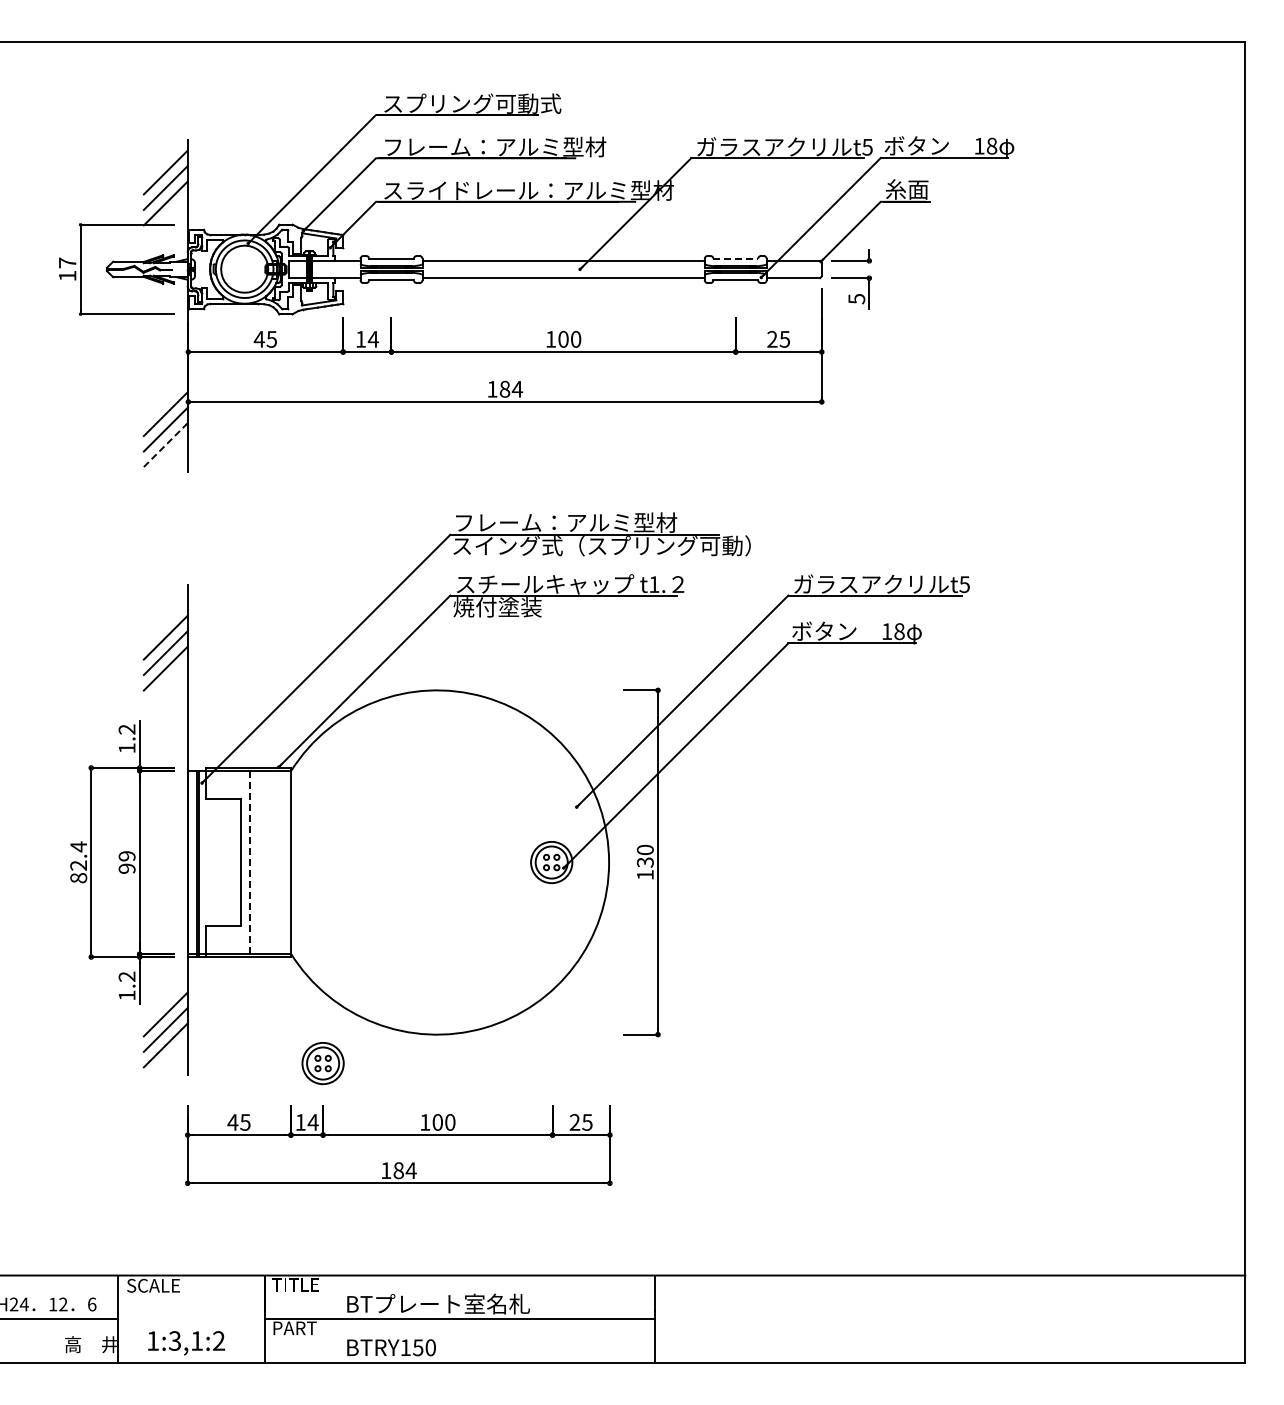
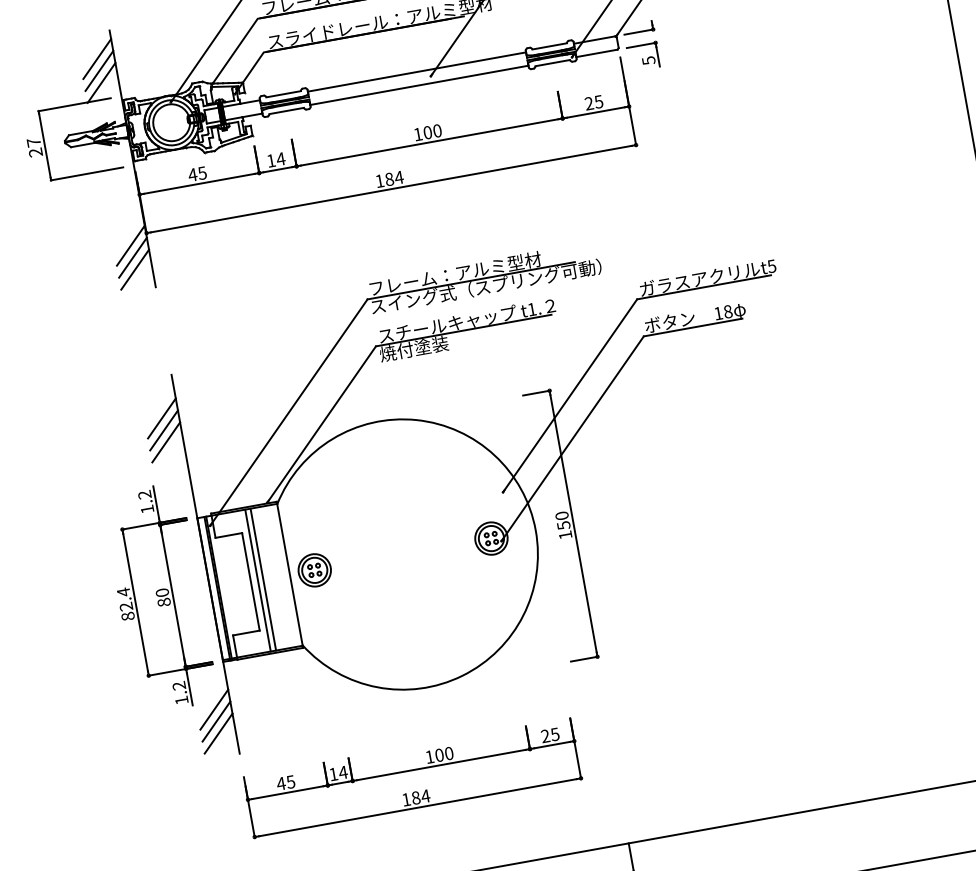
line: (736, 258) -> (550, 46), dashed -> solid
text: (67, 275) -> (35, 152), 17 -> 27
line: (165, 445) -> (134, 270), dashed -> solid
text: (126, 862) -> (162, 597), 99 -> 80
line: (249, 862) -> (257, 580), dashed -> solid
line: (256, 862) -> (263, 579), added
text: (644, 862) -> (563, 525), 130 -> 150
part: (322, 1063) -> (314, 570), moved

